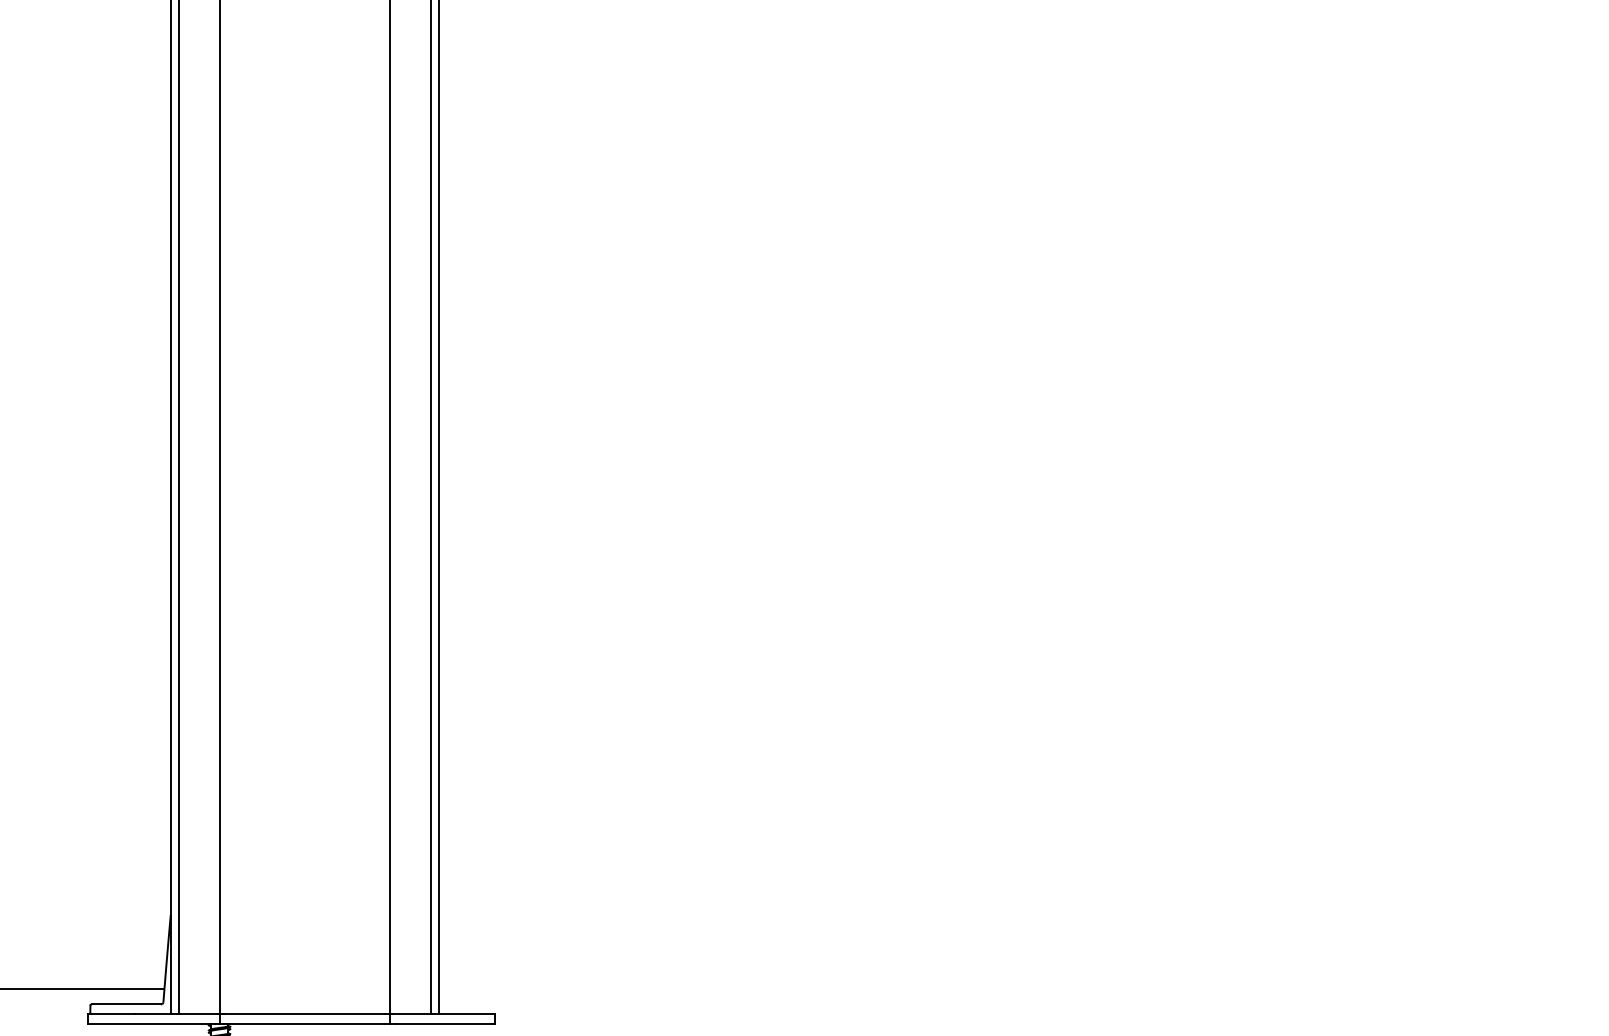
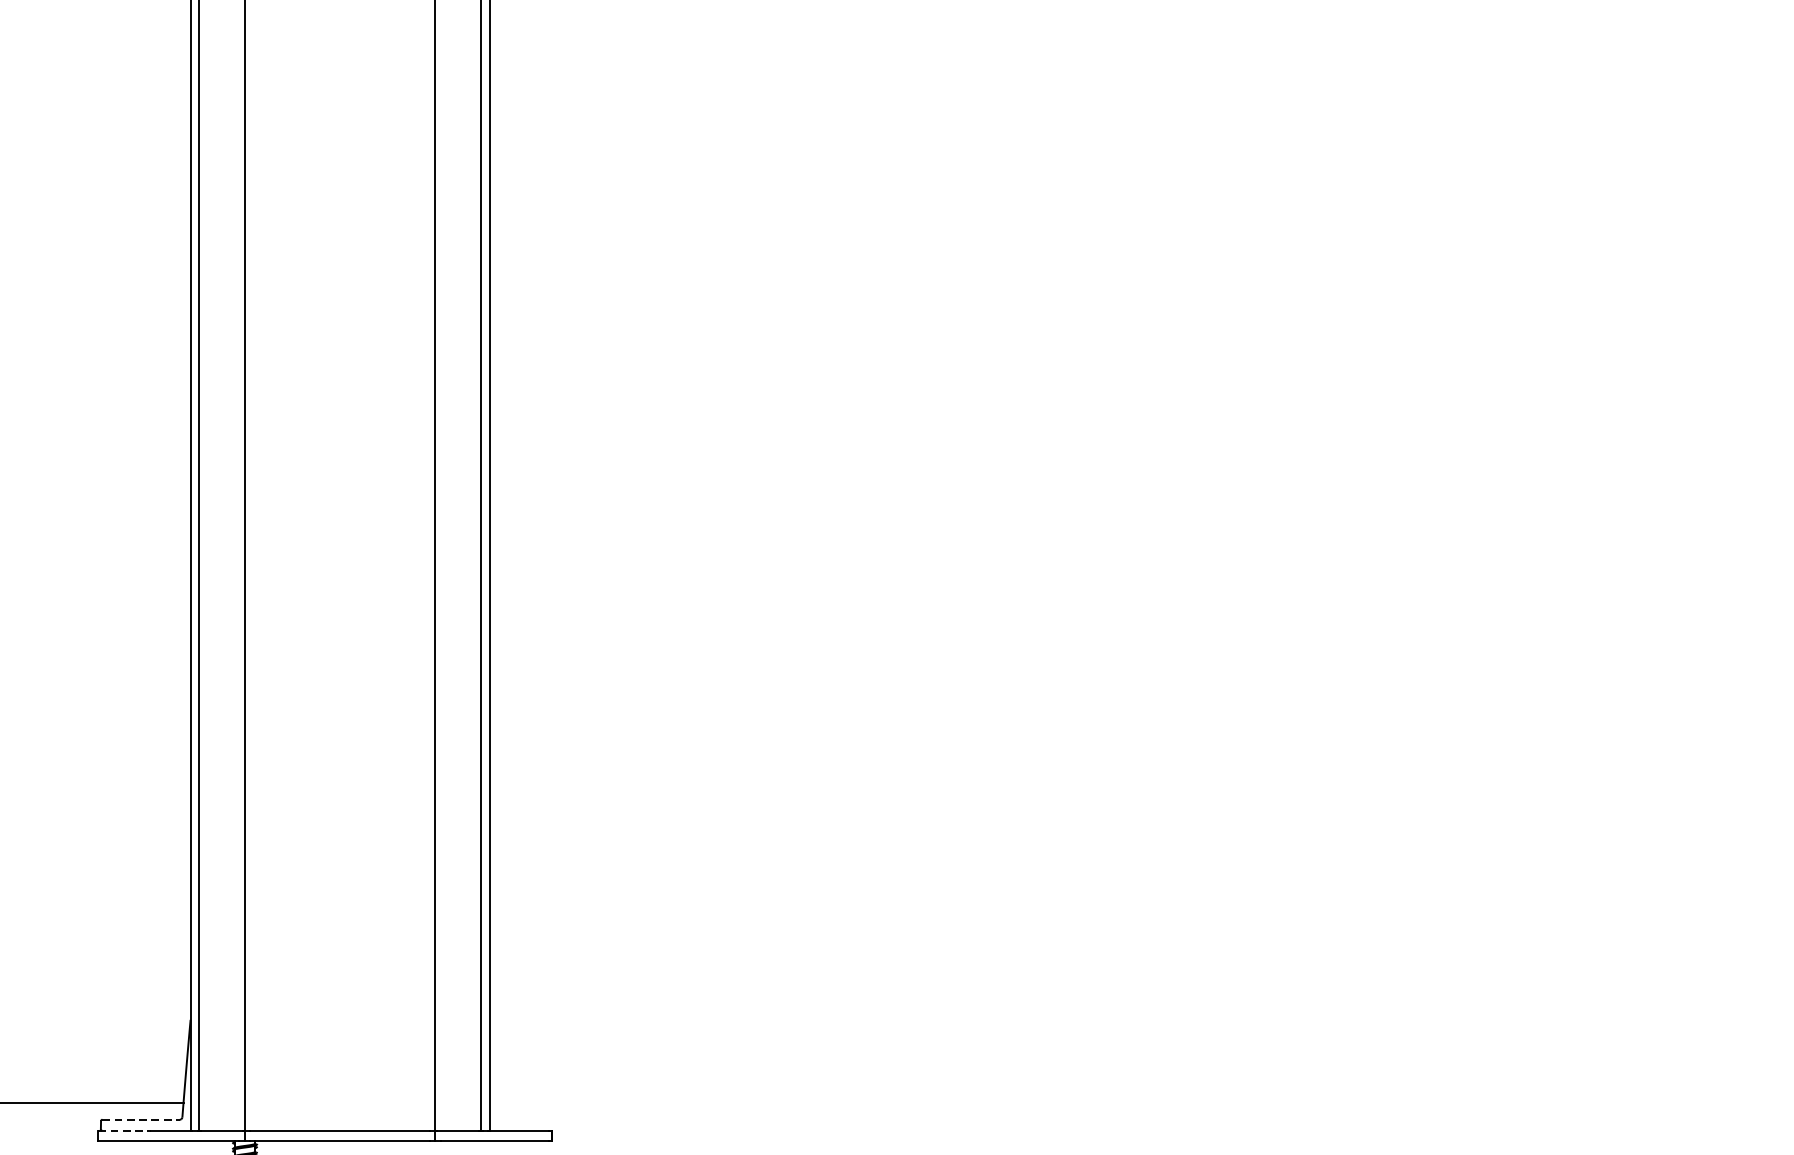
line: (126, 1004) -> (141, 1119), solid -> dashed
line: (111, 1014) -> (124, 1130), solid -> dashed

